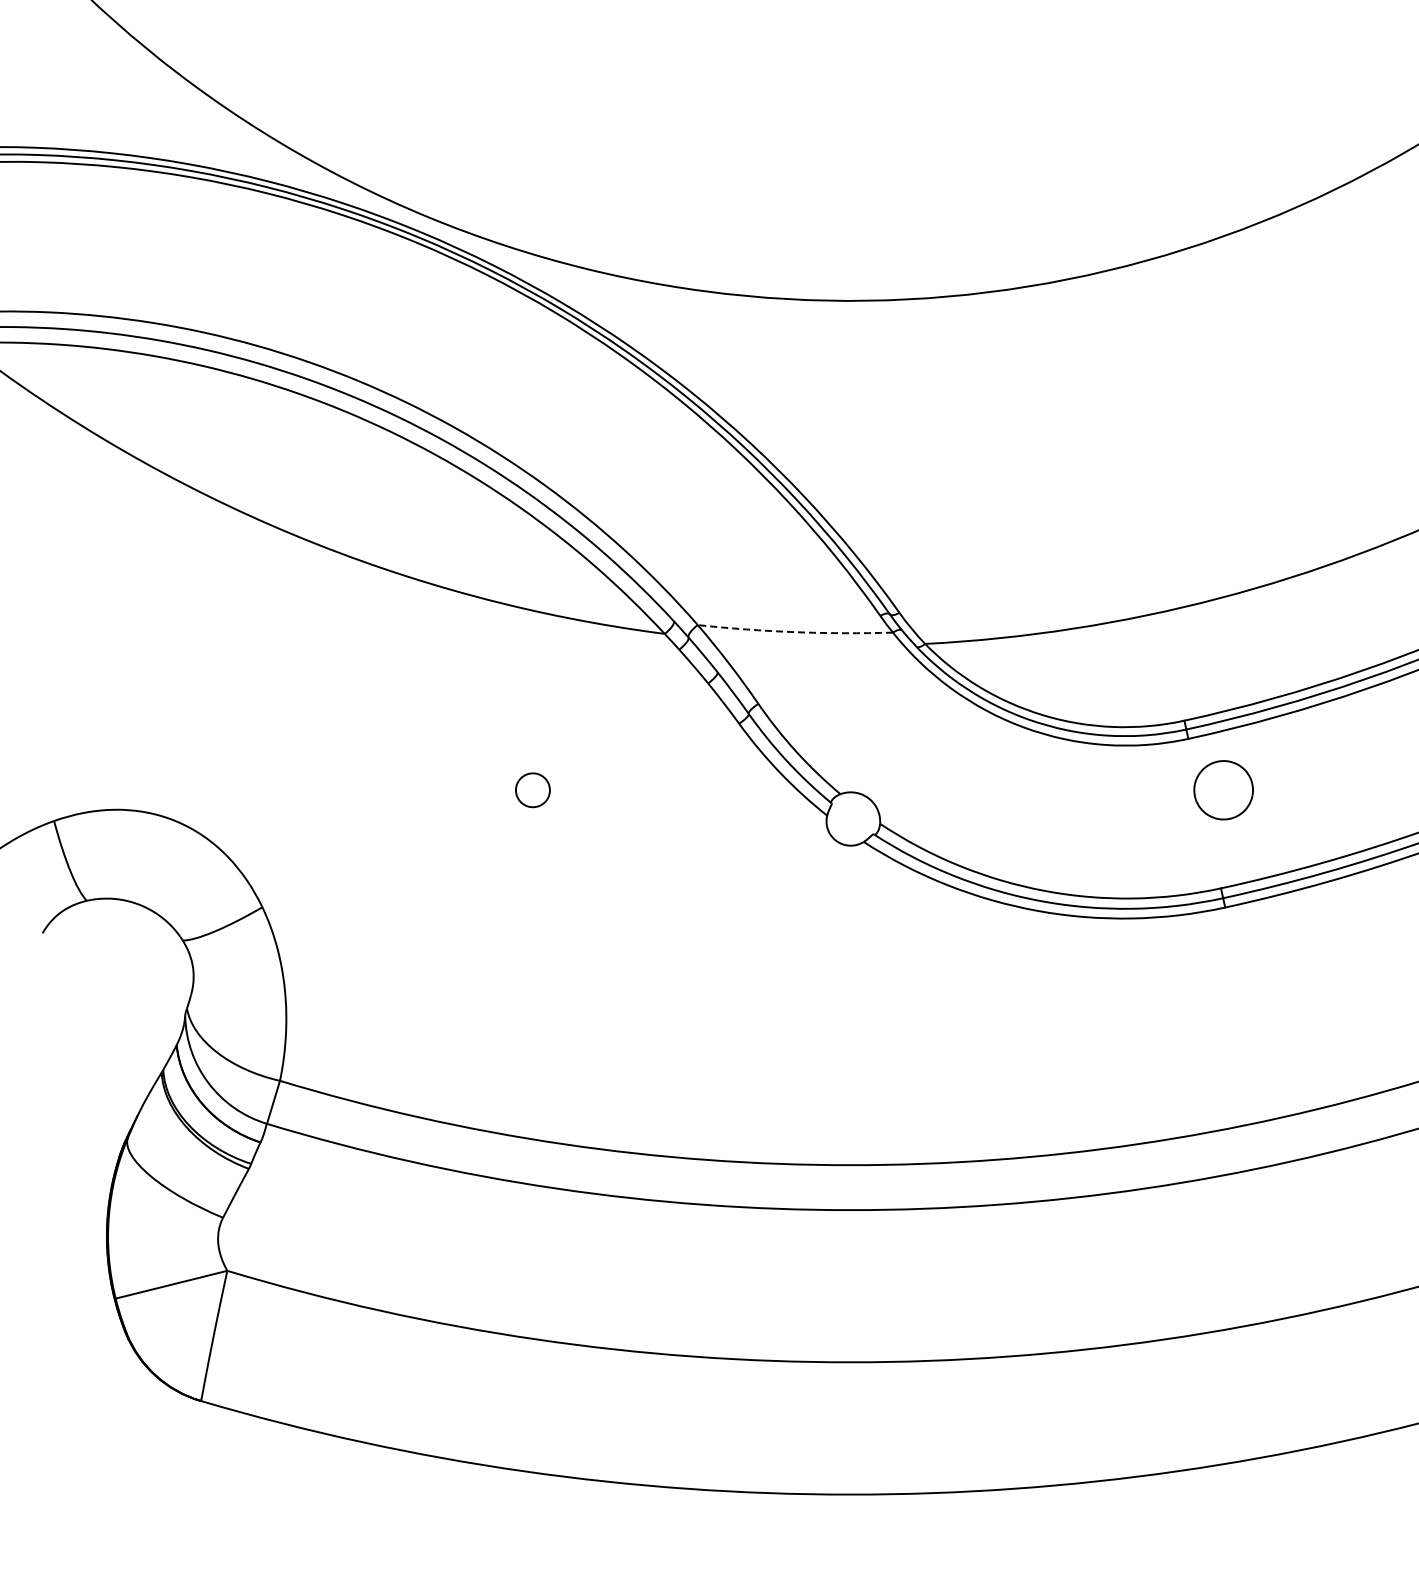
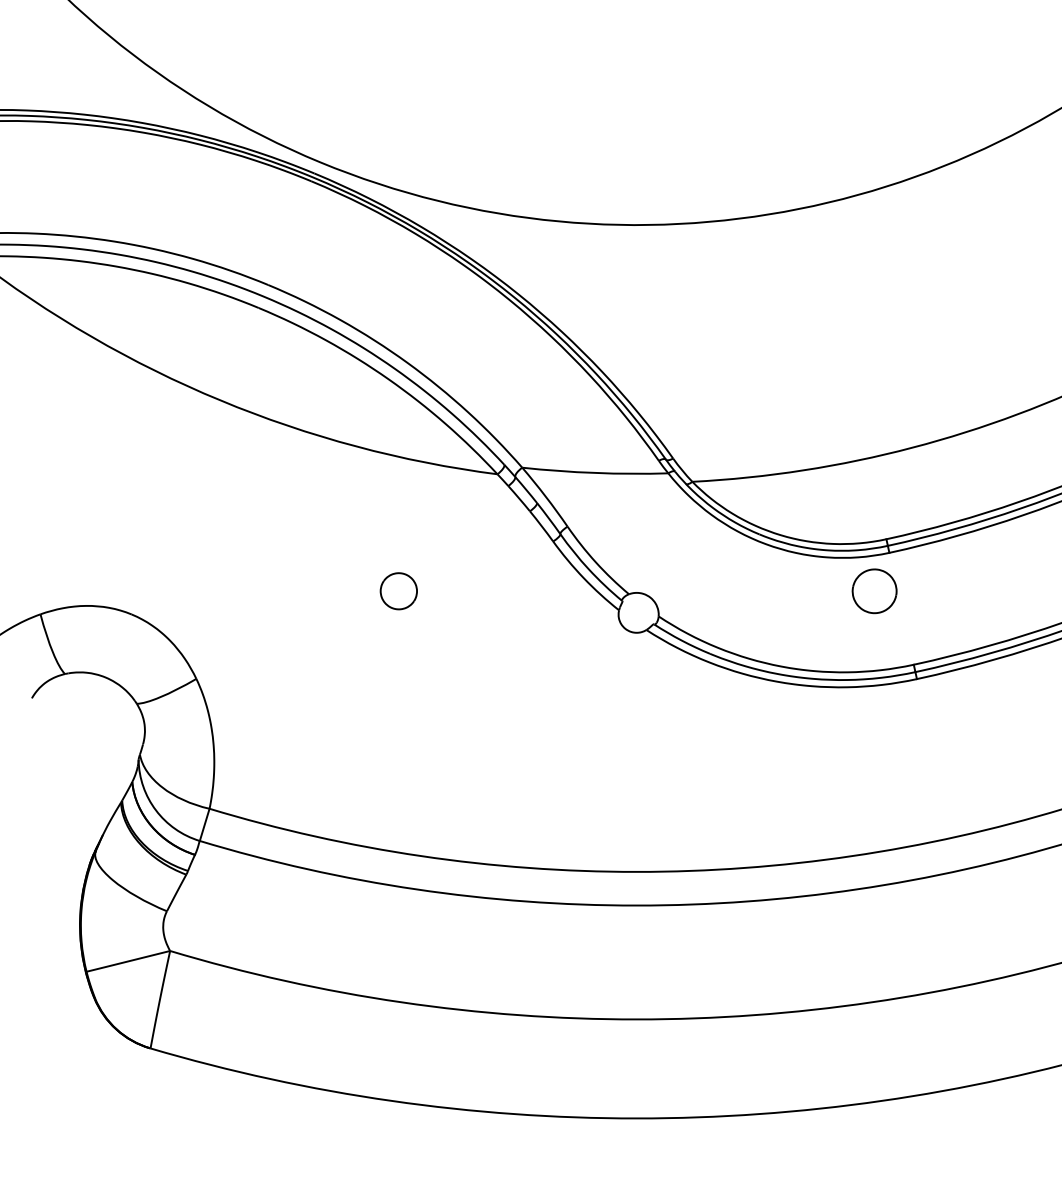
arc: (795, 632) -> (595, 473), dashed -> solid
part: (532, 790) -> (398, 591), size x1.43
part: (1223, 790) -> (874, 591), moved

